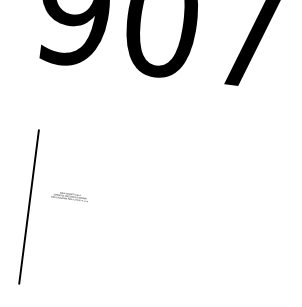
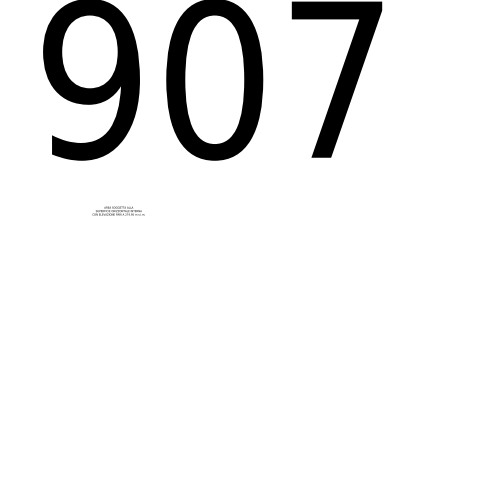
text: (69, 196) -> (118, 210), moved
line: (28, 206) -> (63, 361), removed

